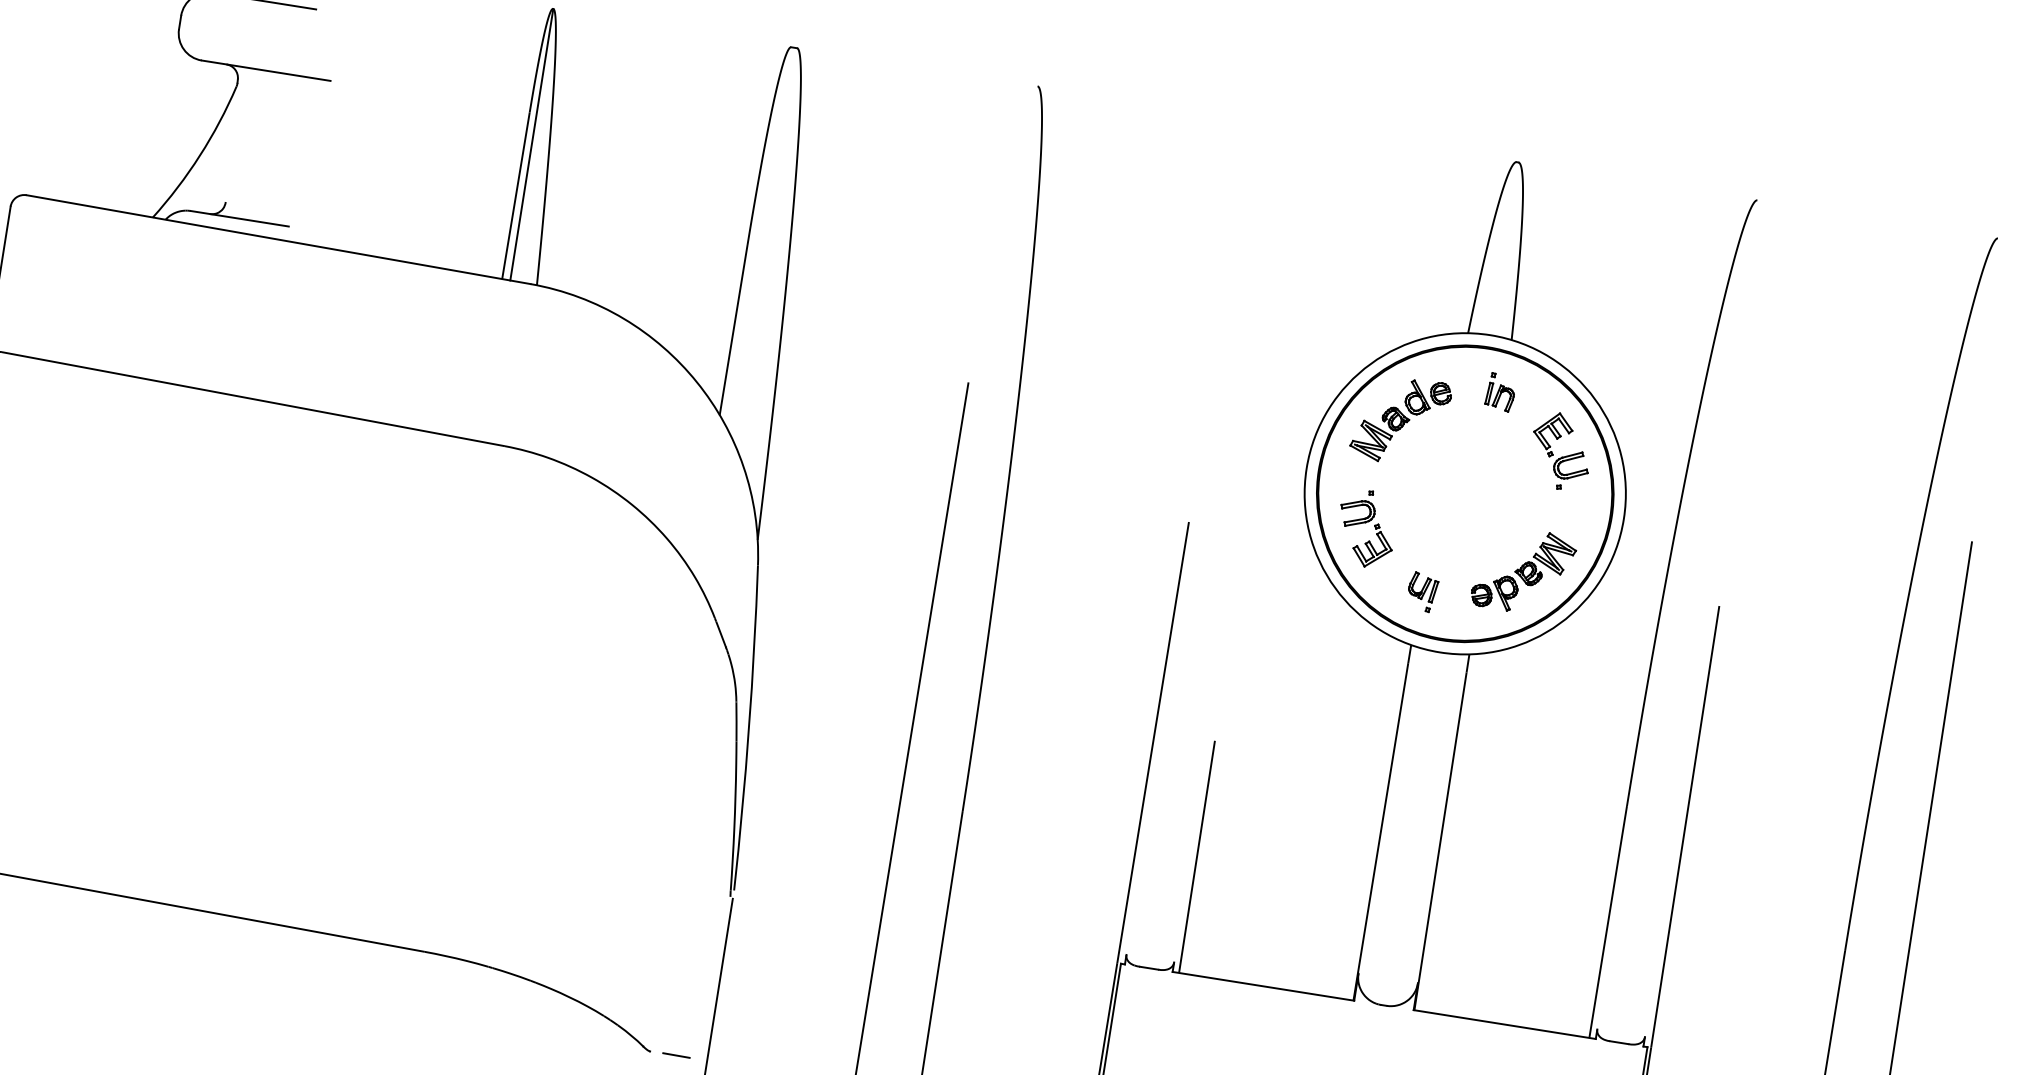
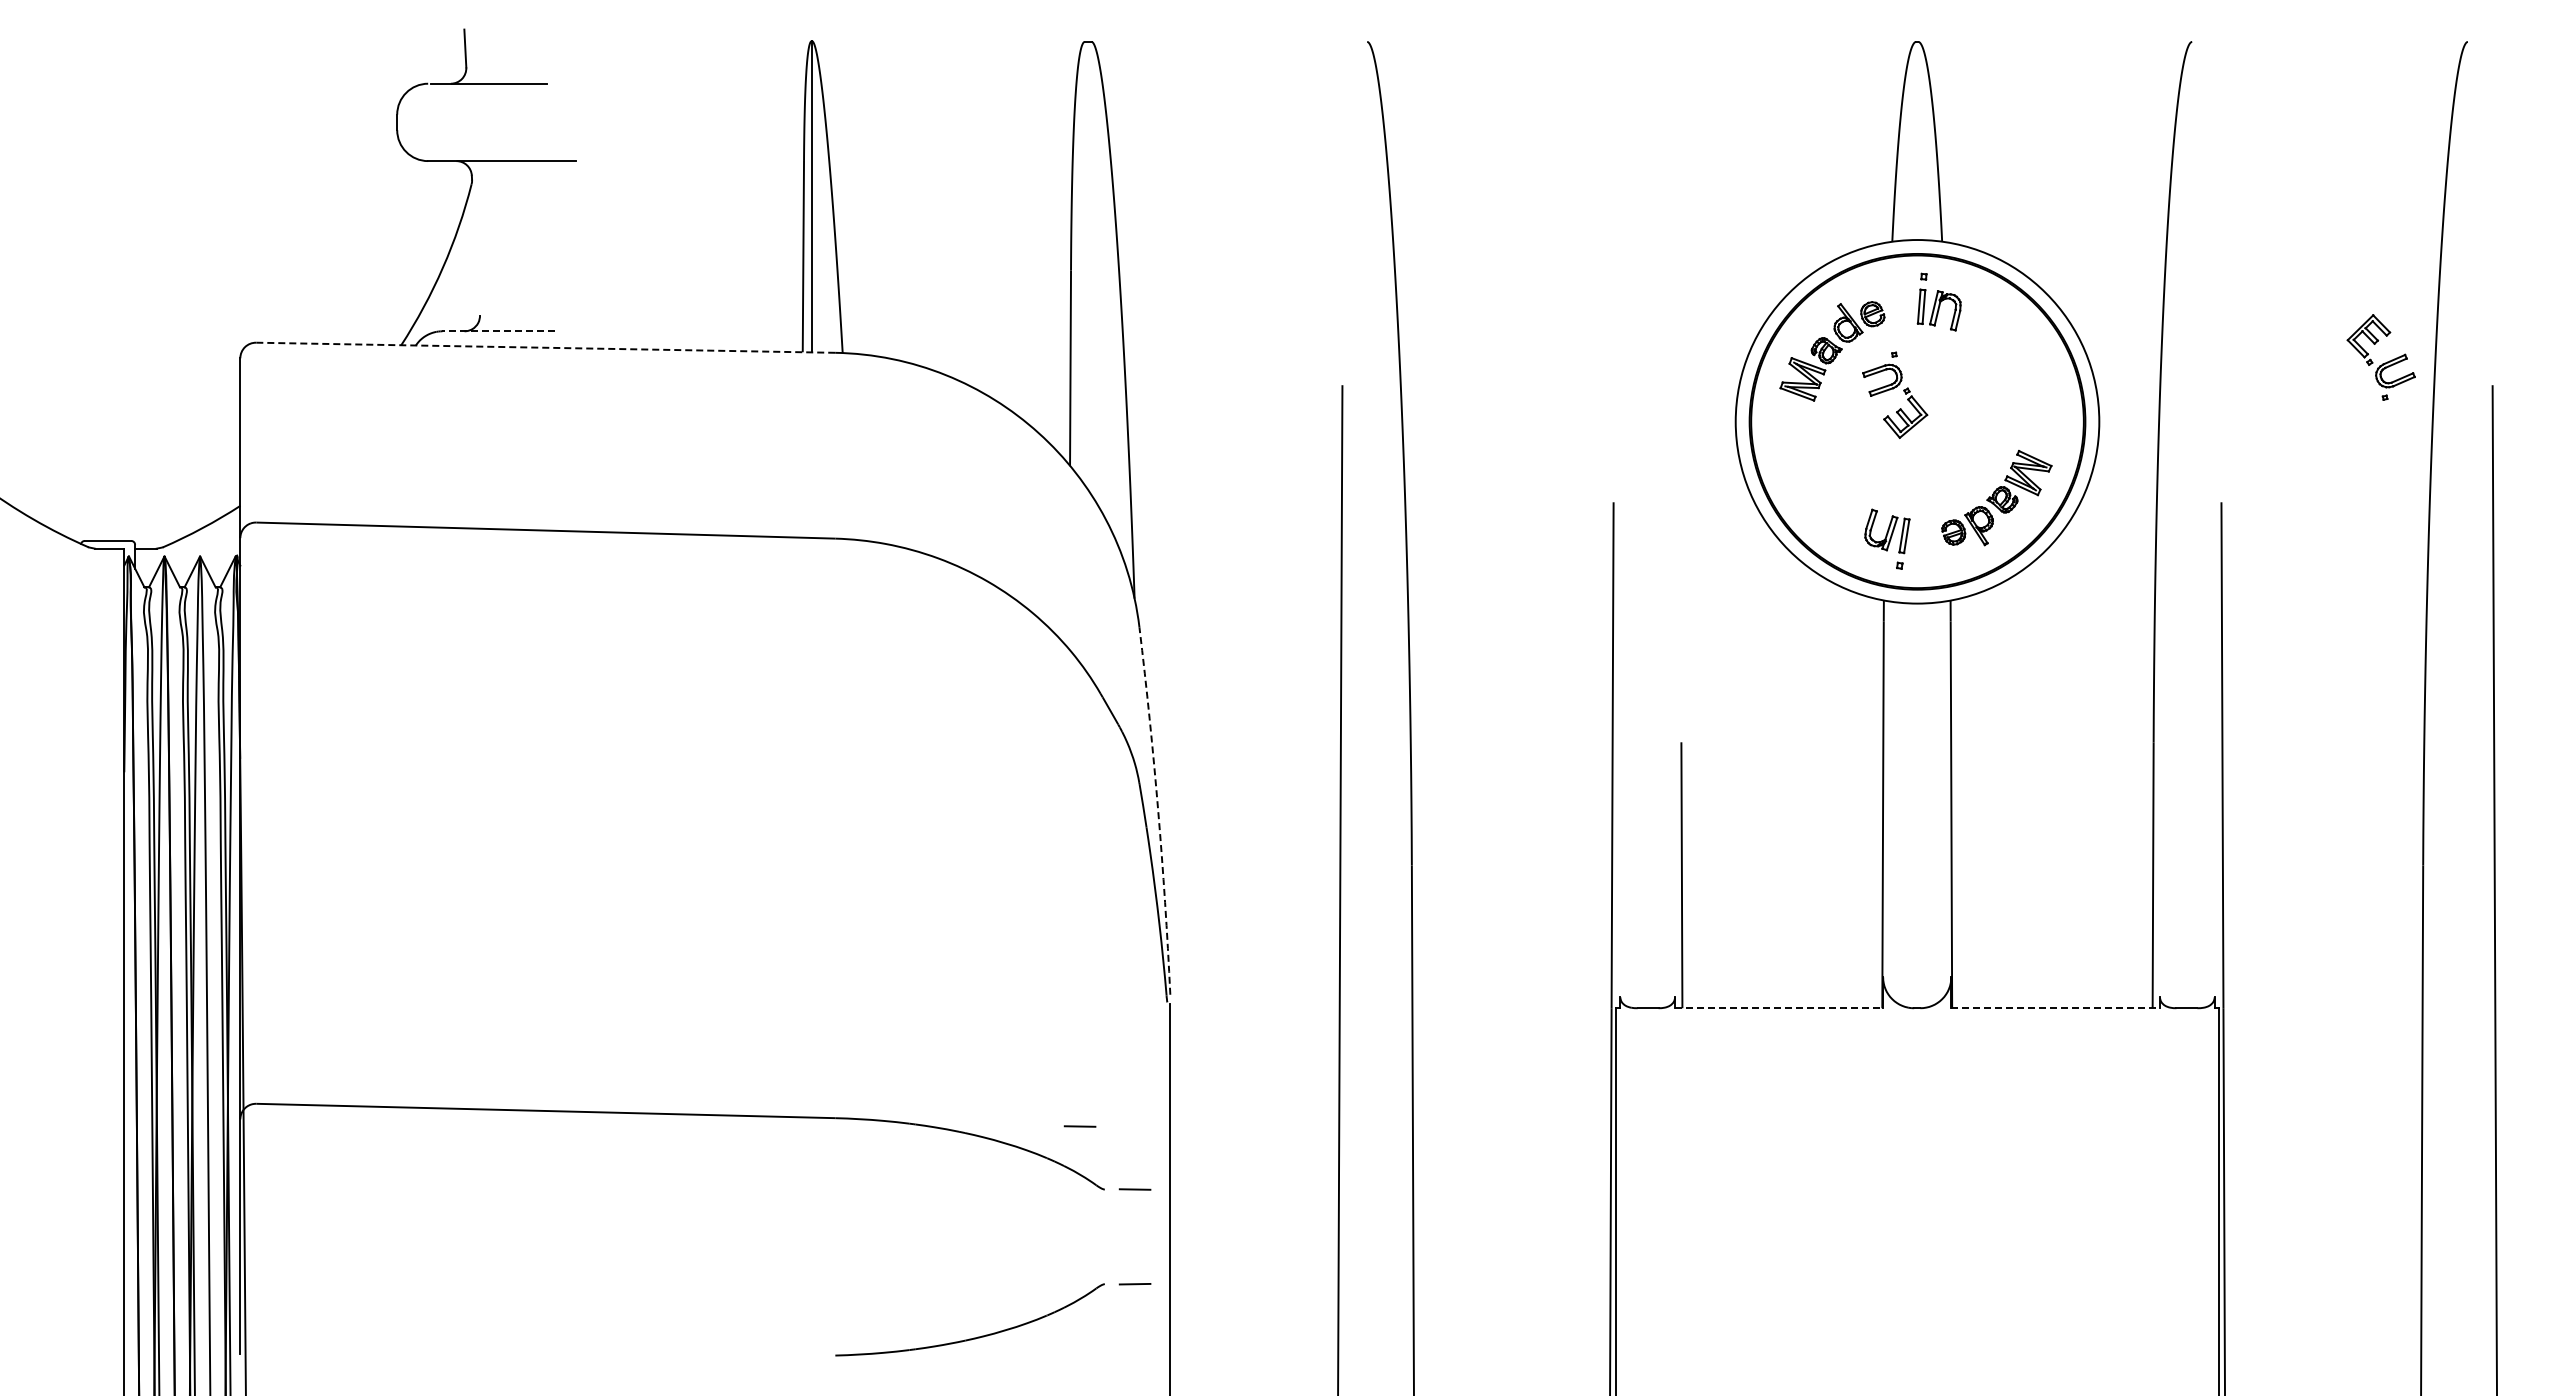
line: (239, 218) -> (498, 331), solid -> dashed
line: (278, 239) -> (545, 347), solid -> dashed
part: (1500, 392) -> (1938, 302), size x1.4
part: (1561, 456) -> (2382, 363), moved
part: (1366, 528) -> (1895, 394), moved
part: (1421, 592) -> (1886, 539), size x1.4
arc: (749, 728) -> (1158, 810), solid -> dashed
line: (1263, 986) -> (1779, 1008), solid -> dashed
line: (636, 992) -> (1079, 1126), added
line: (1505, 1024) -> (2056, 1008), solid -> dashed

